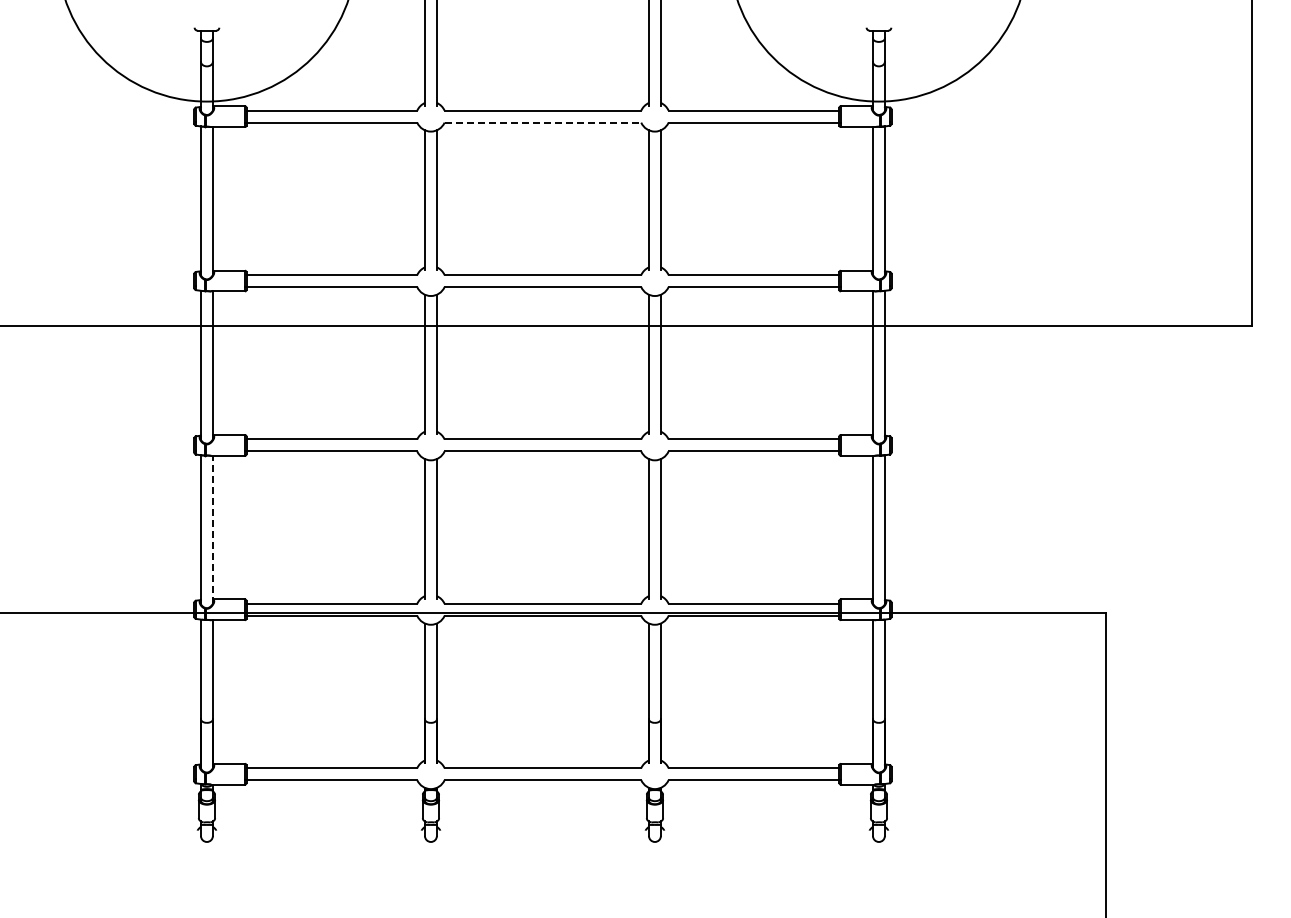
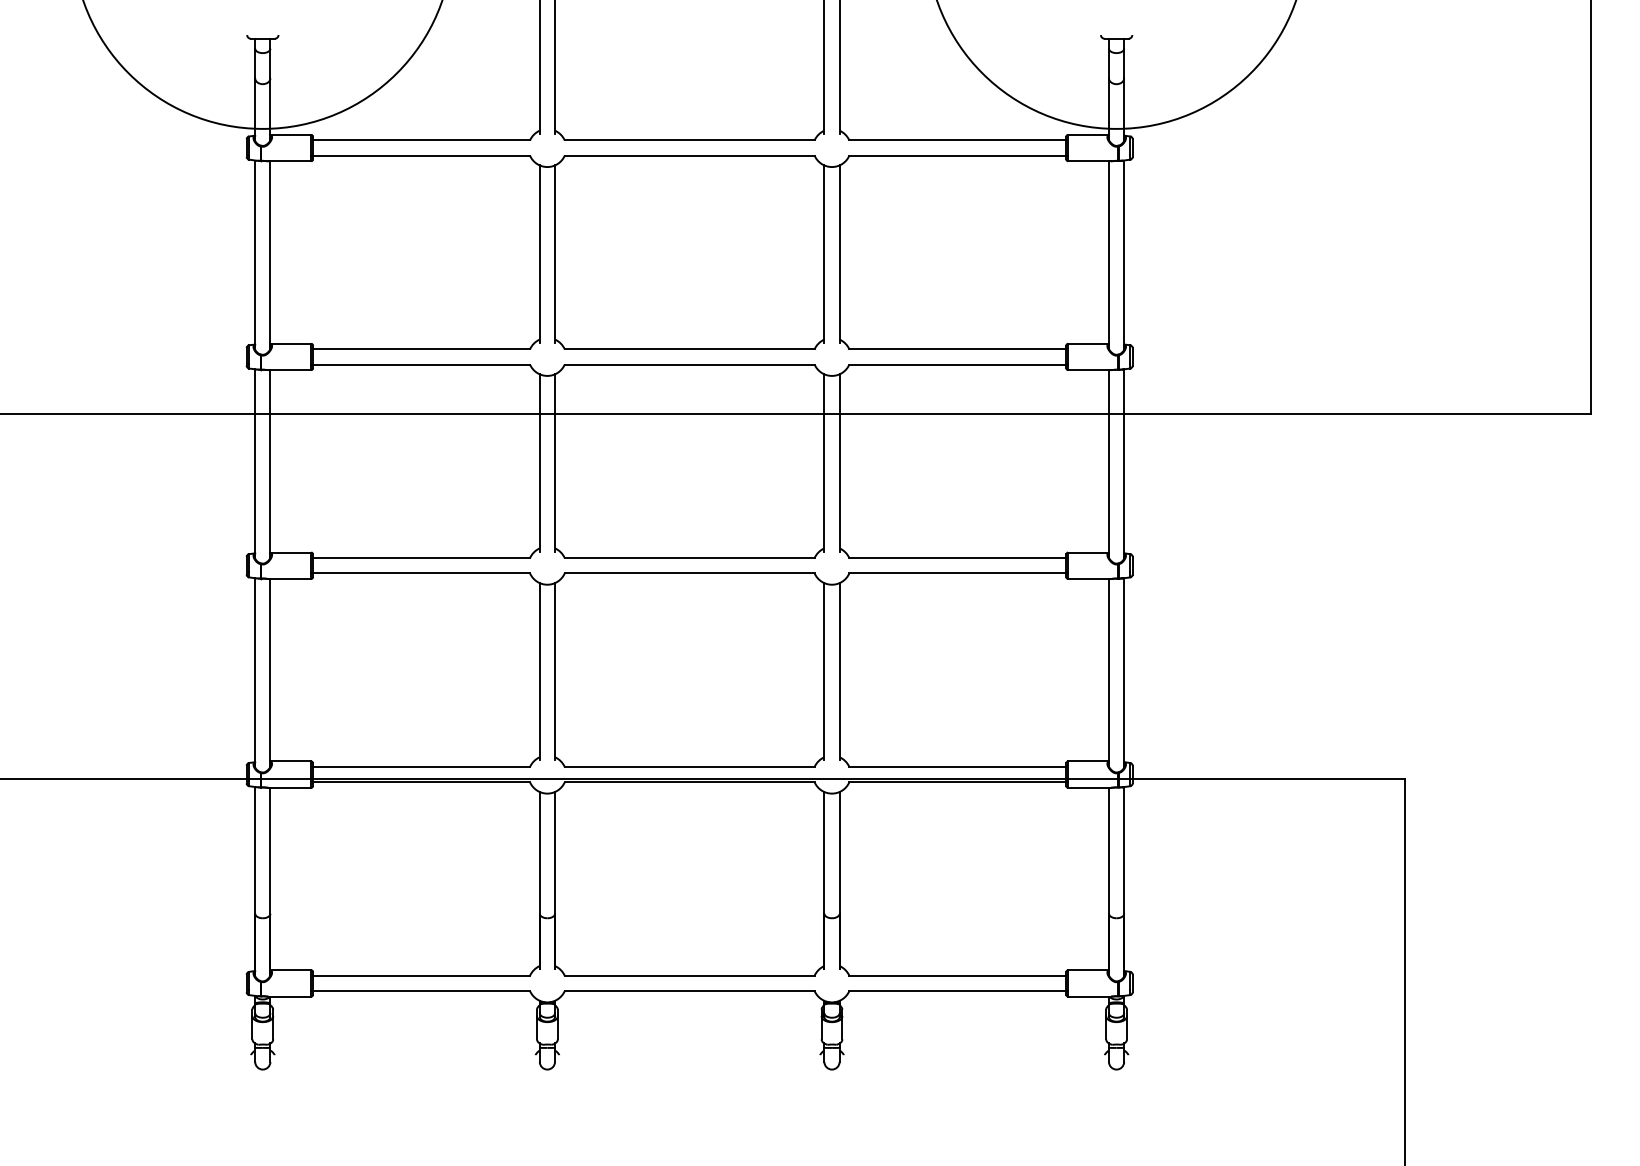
line: (543, 122) -> (690, 155), dashed -> solid
line: (212, 529) -> (269, 672), dashed -> solid

